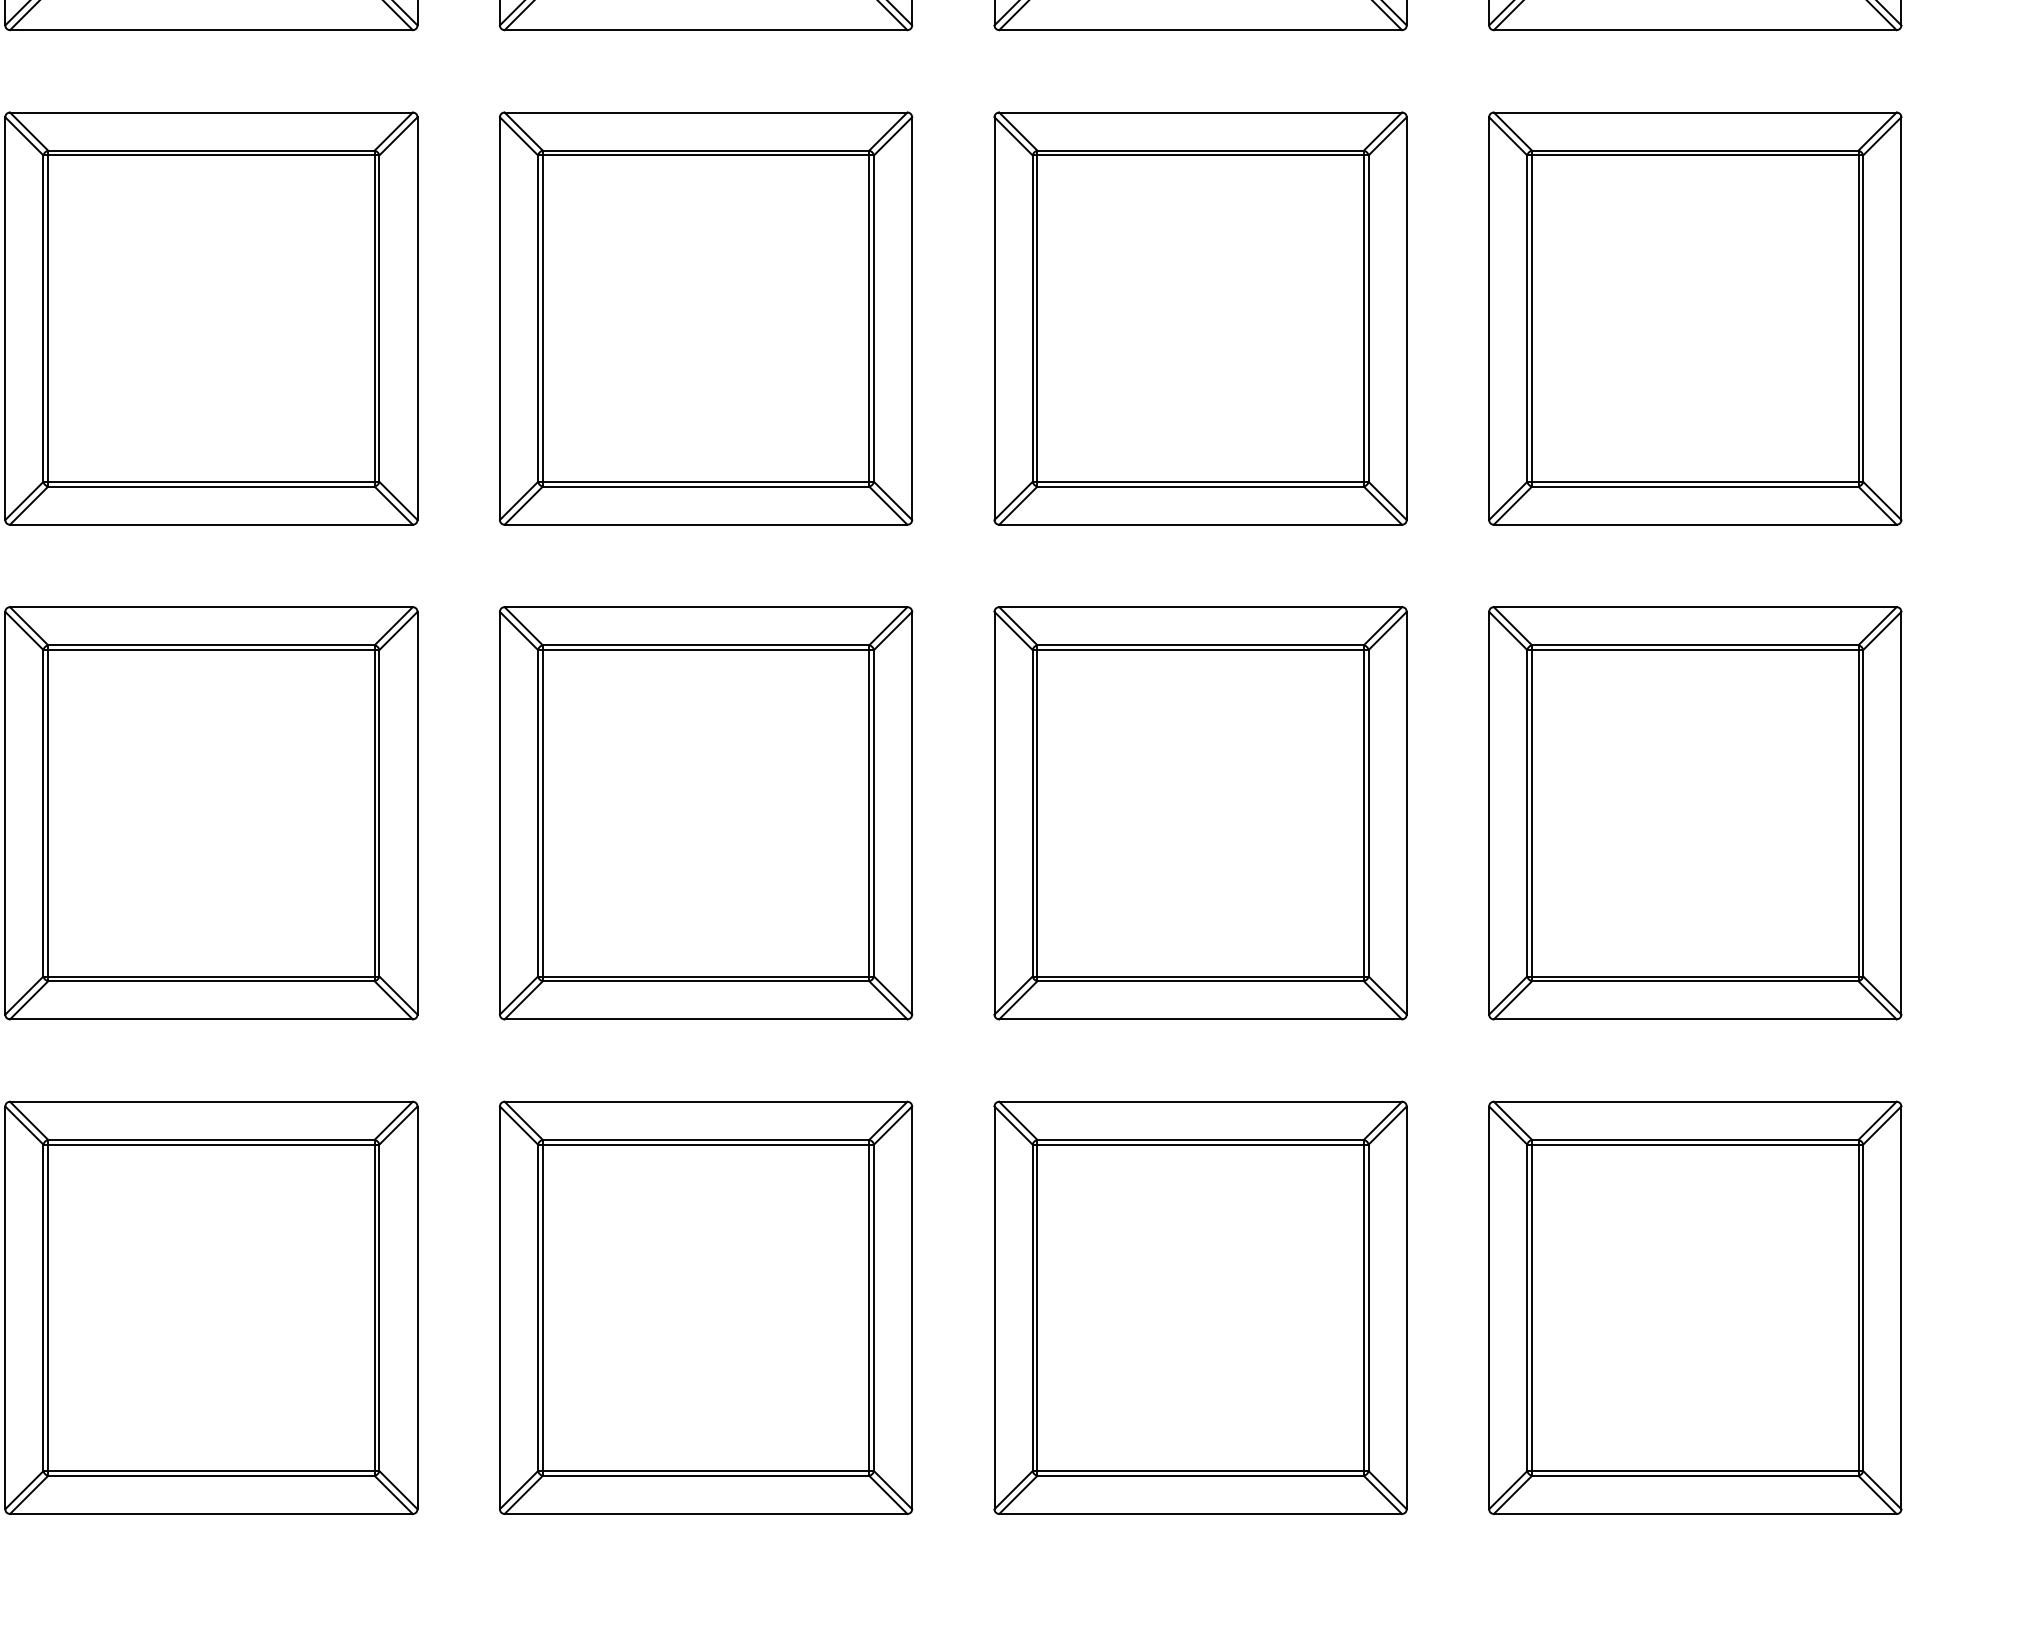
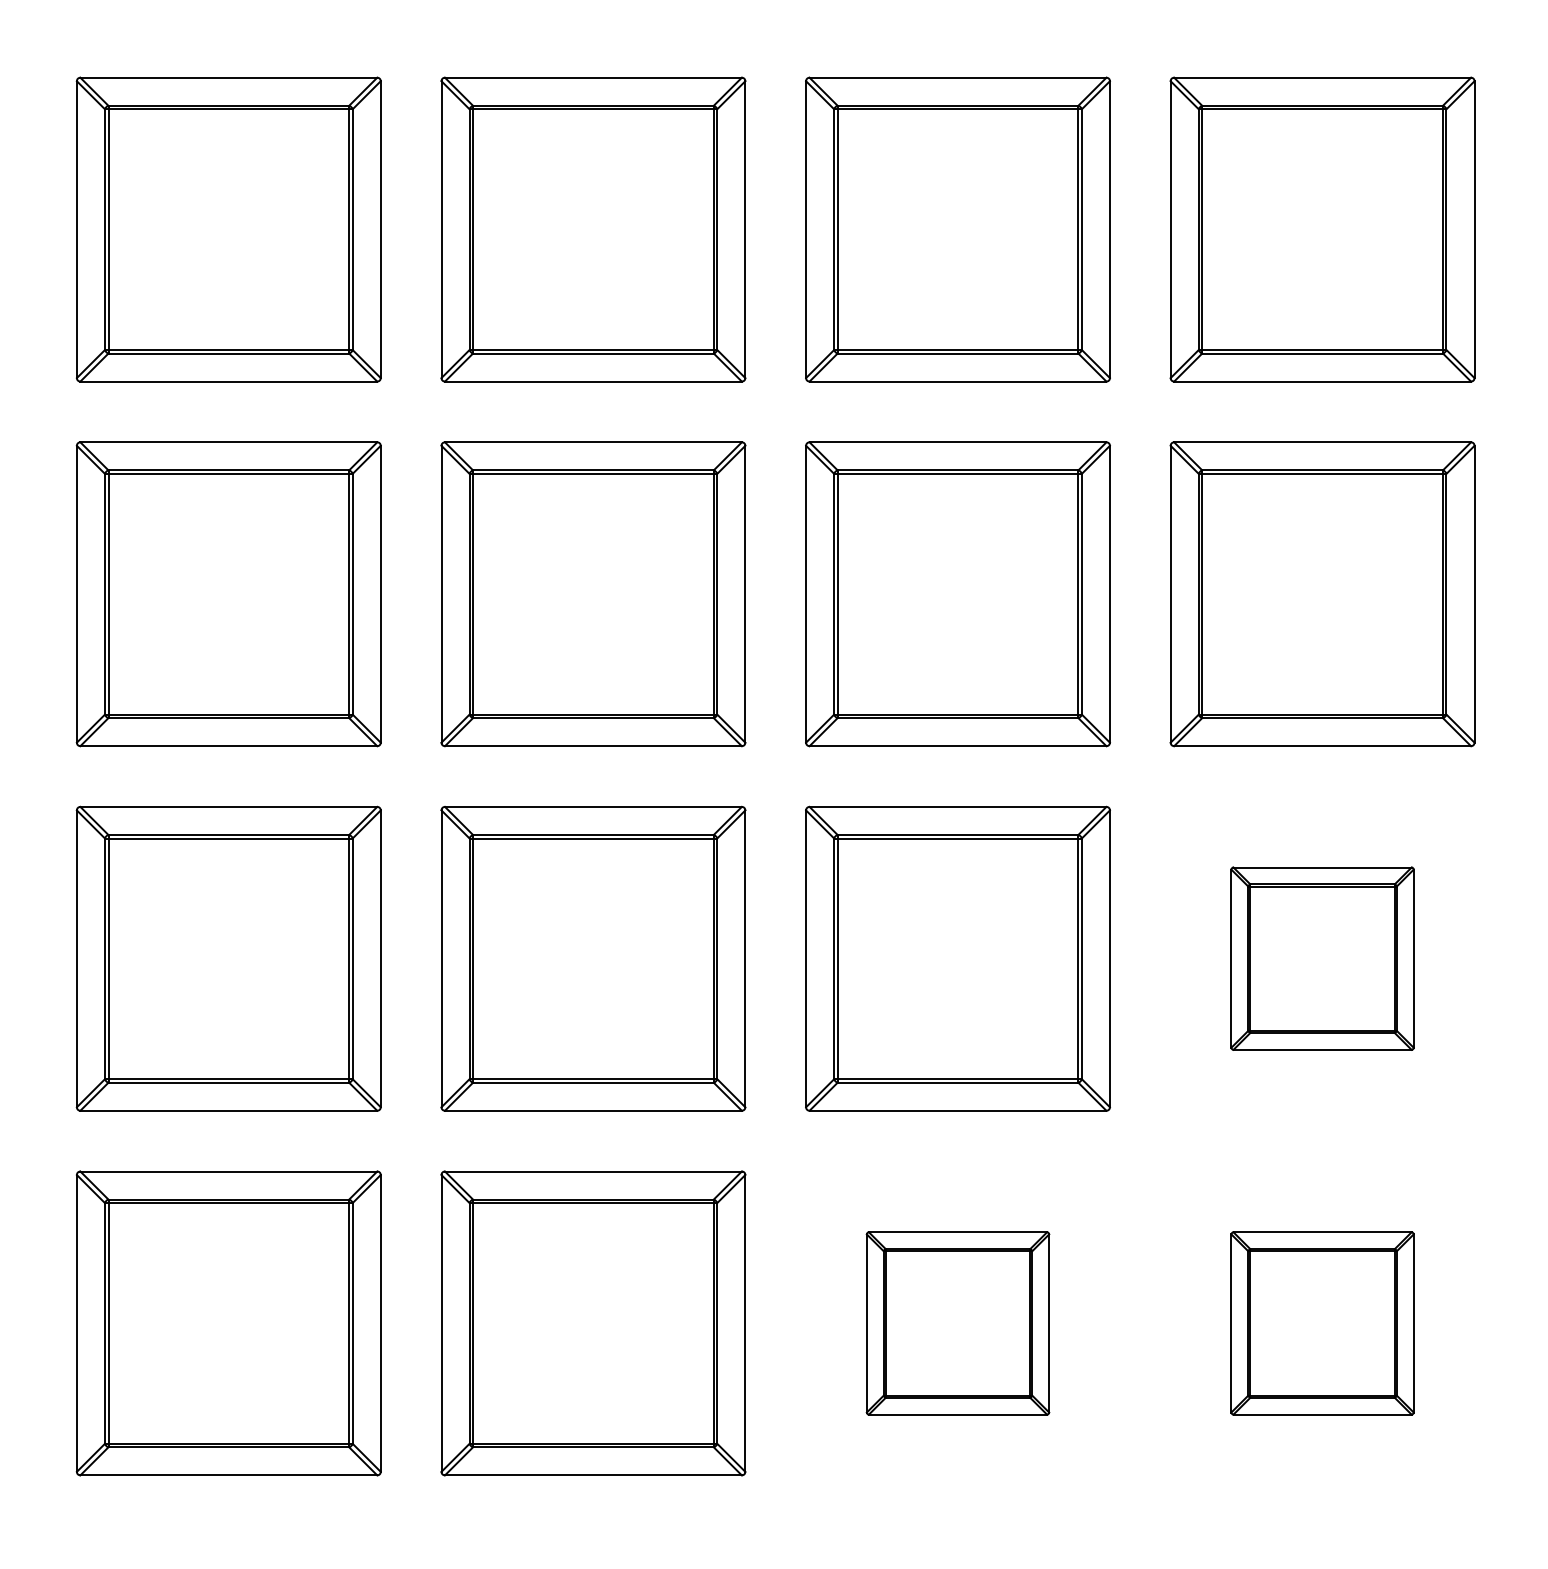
part: (1695, 812) -> (1322, 958), size x0.6
part: (1199, 1307) -> (957, 1323), size x0.6
part: (1695, 1307) -> (1322, 1323), size x0.6

